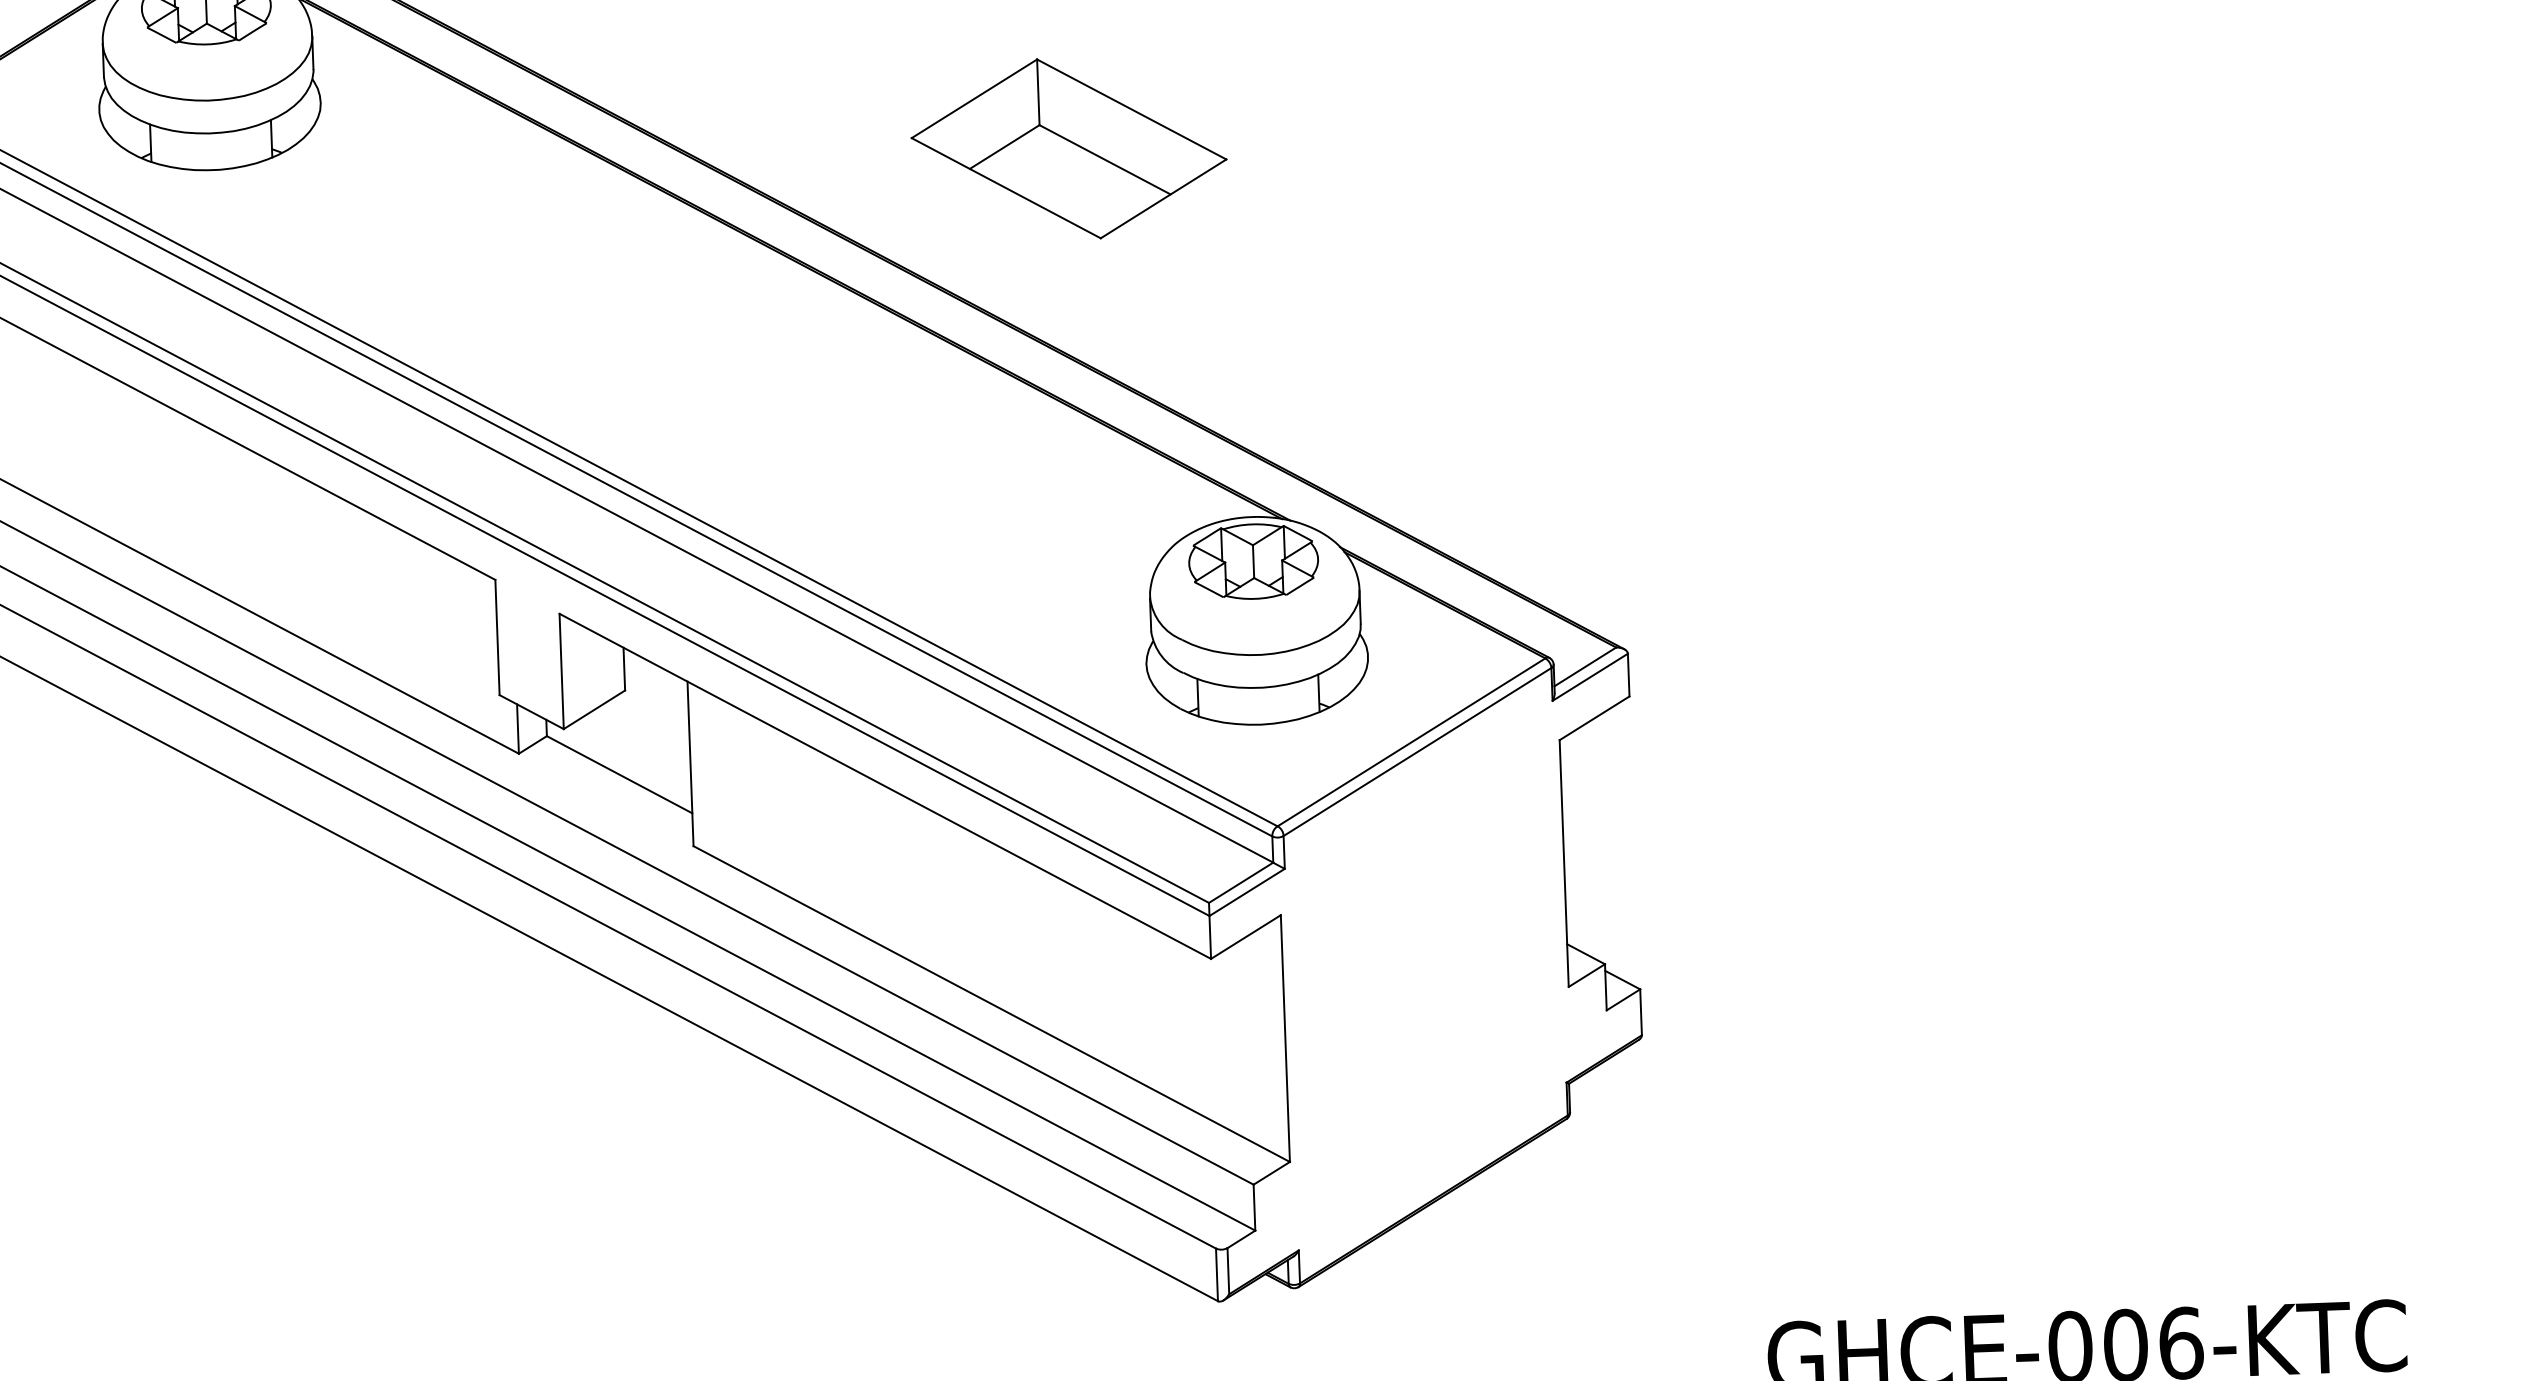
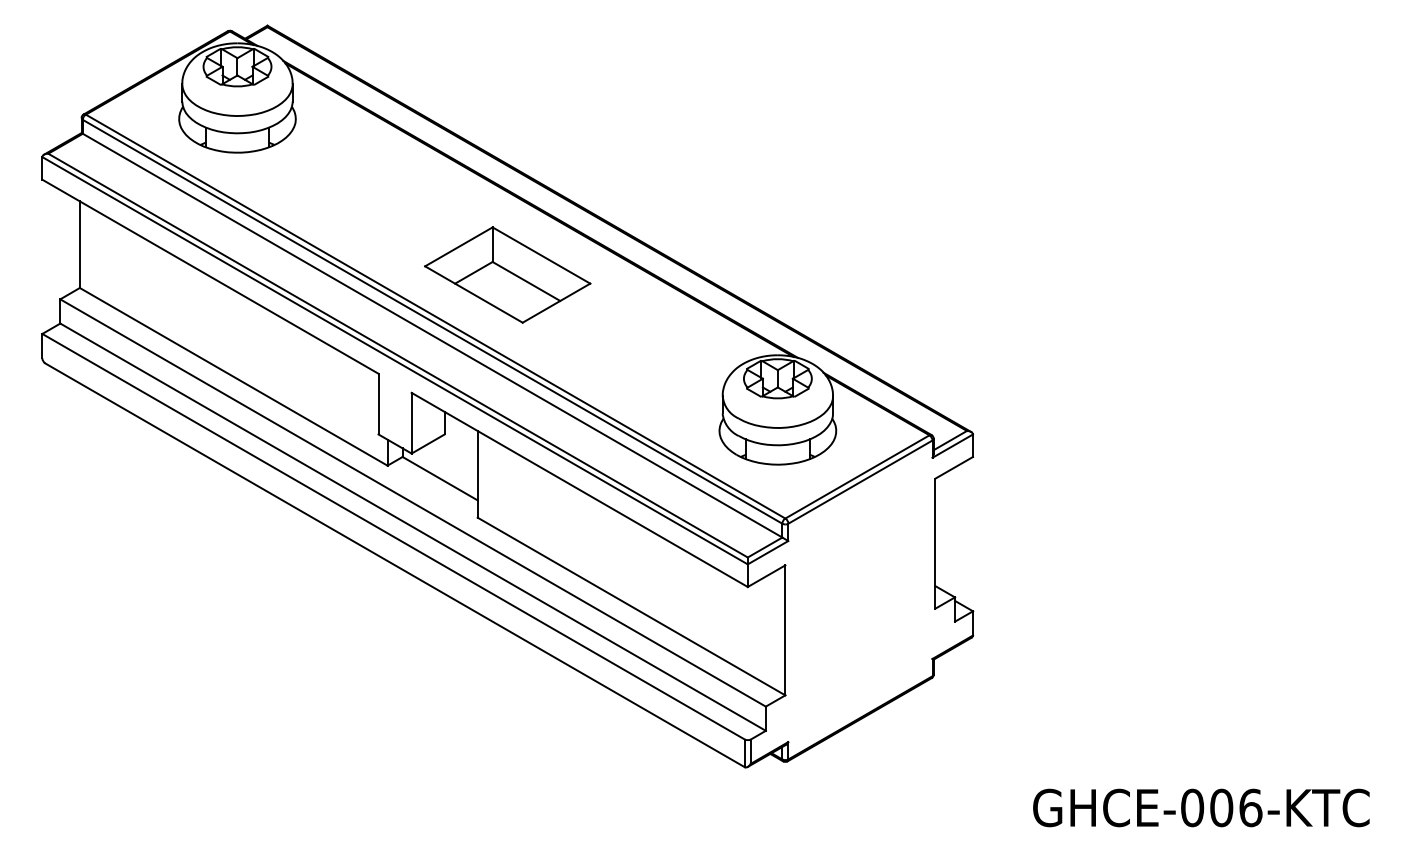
part: (1068, 147) -> (507, 274), moved

